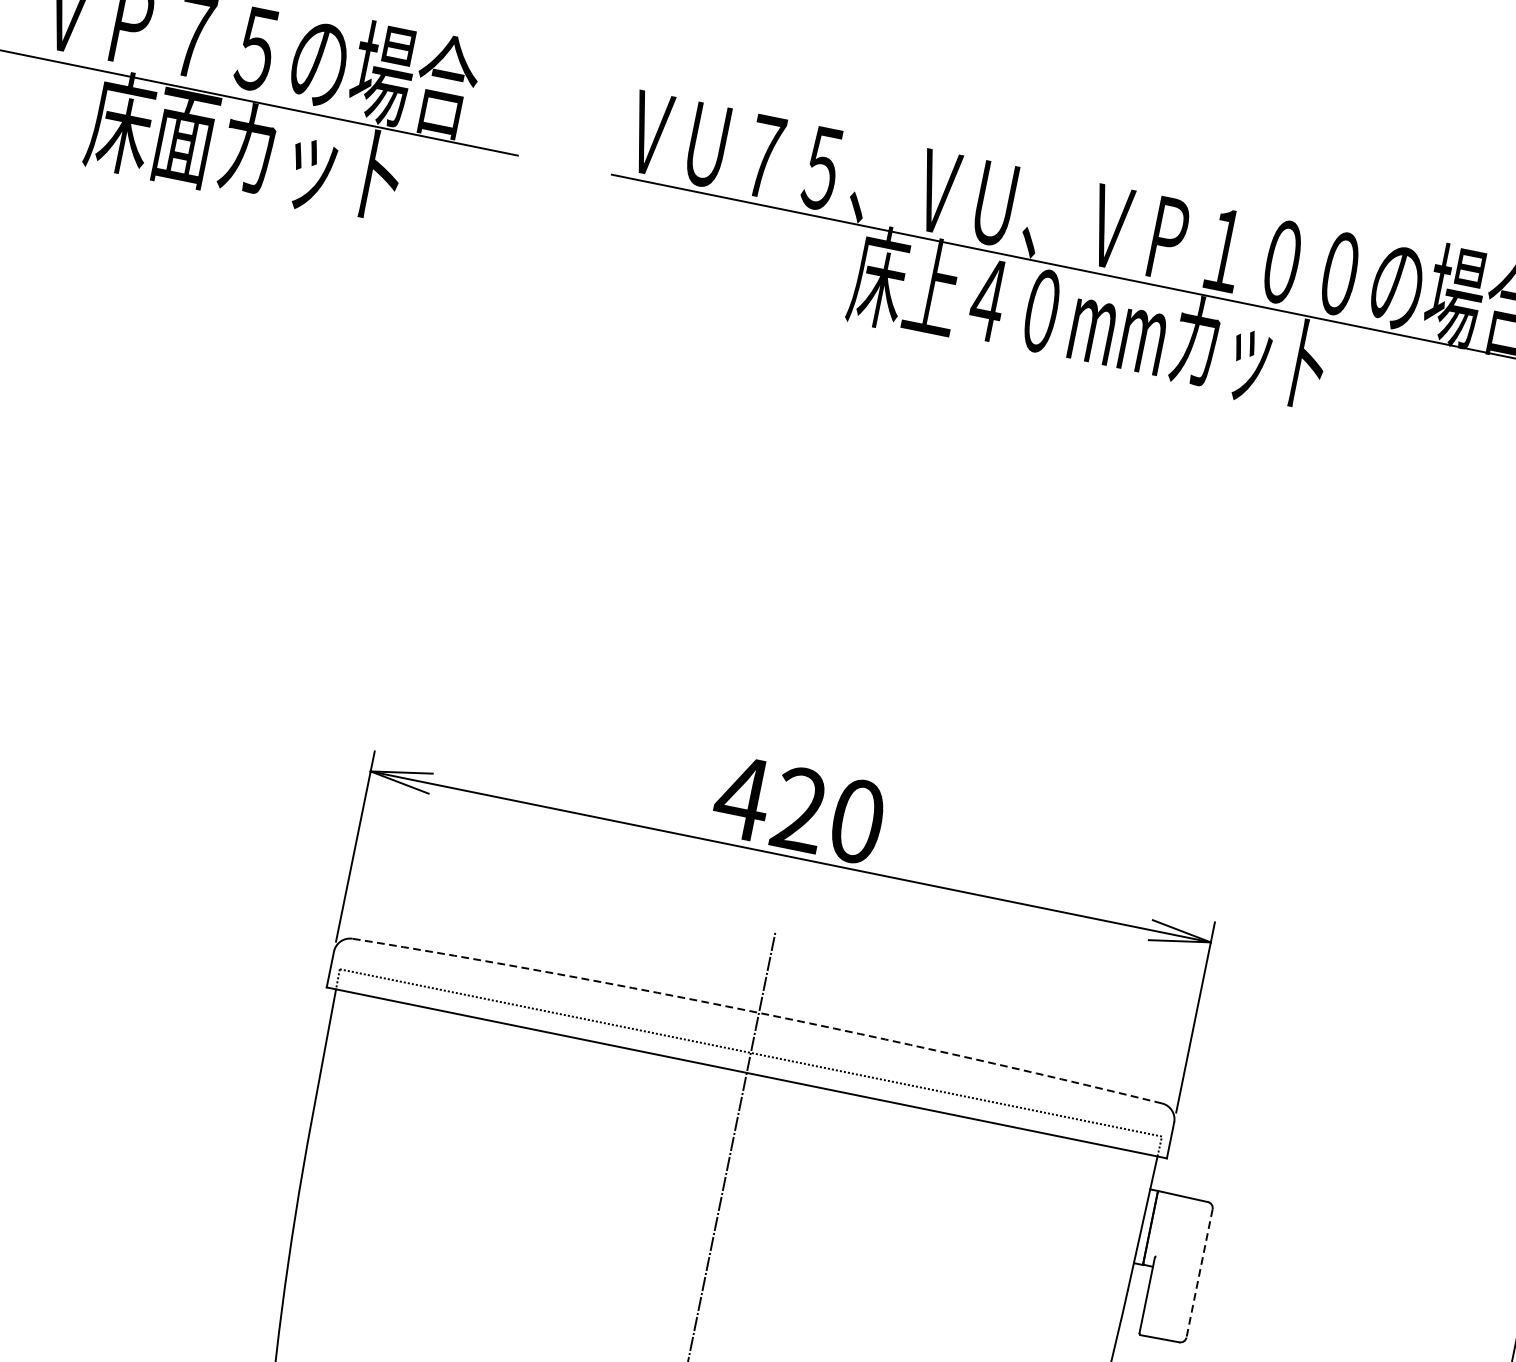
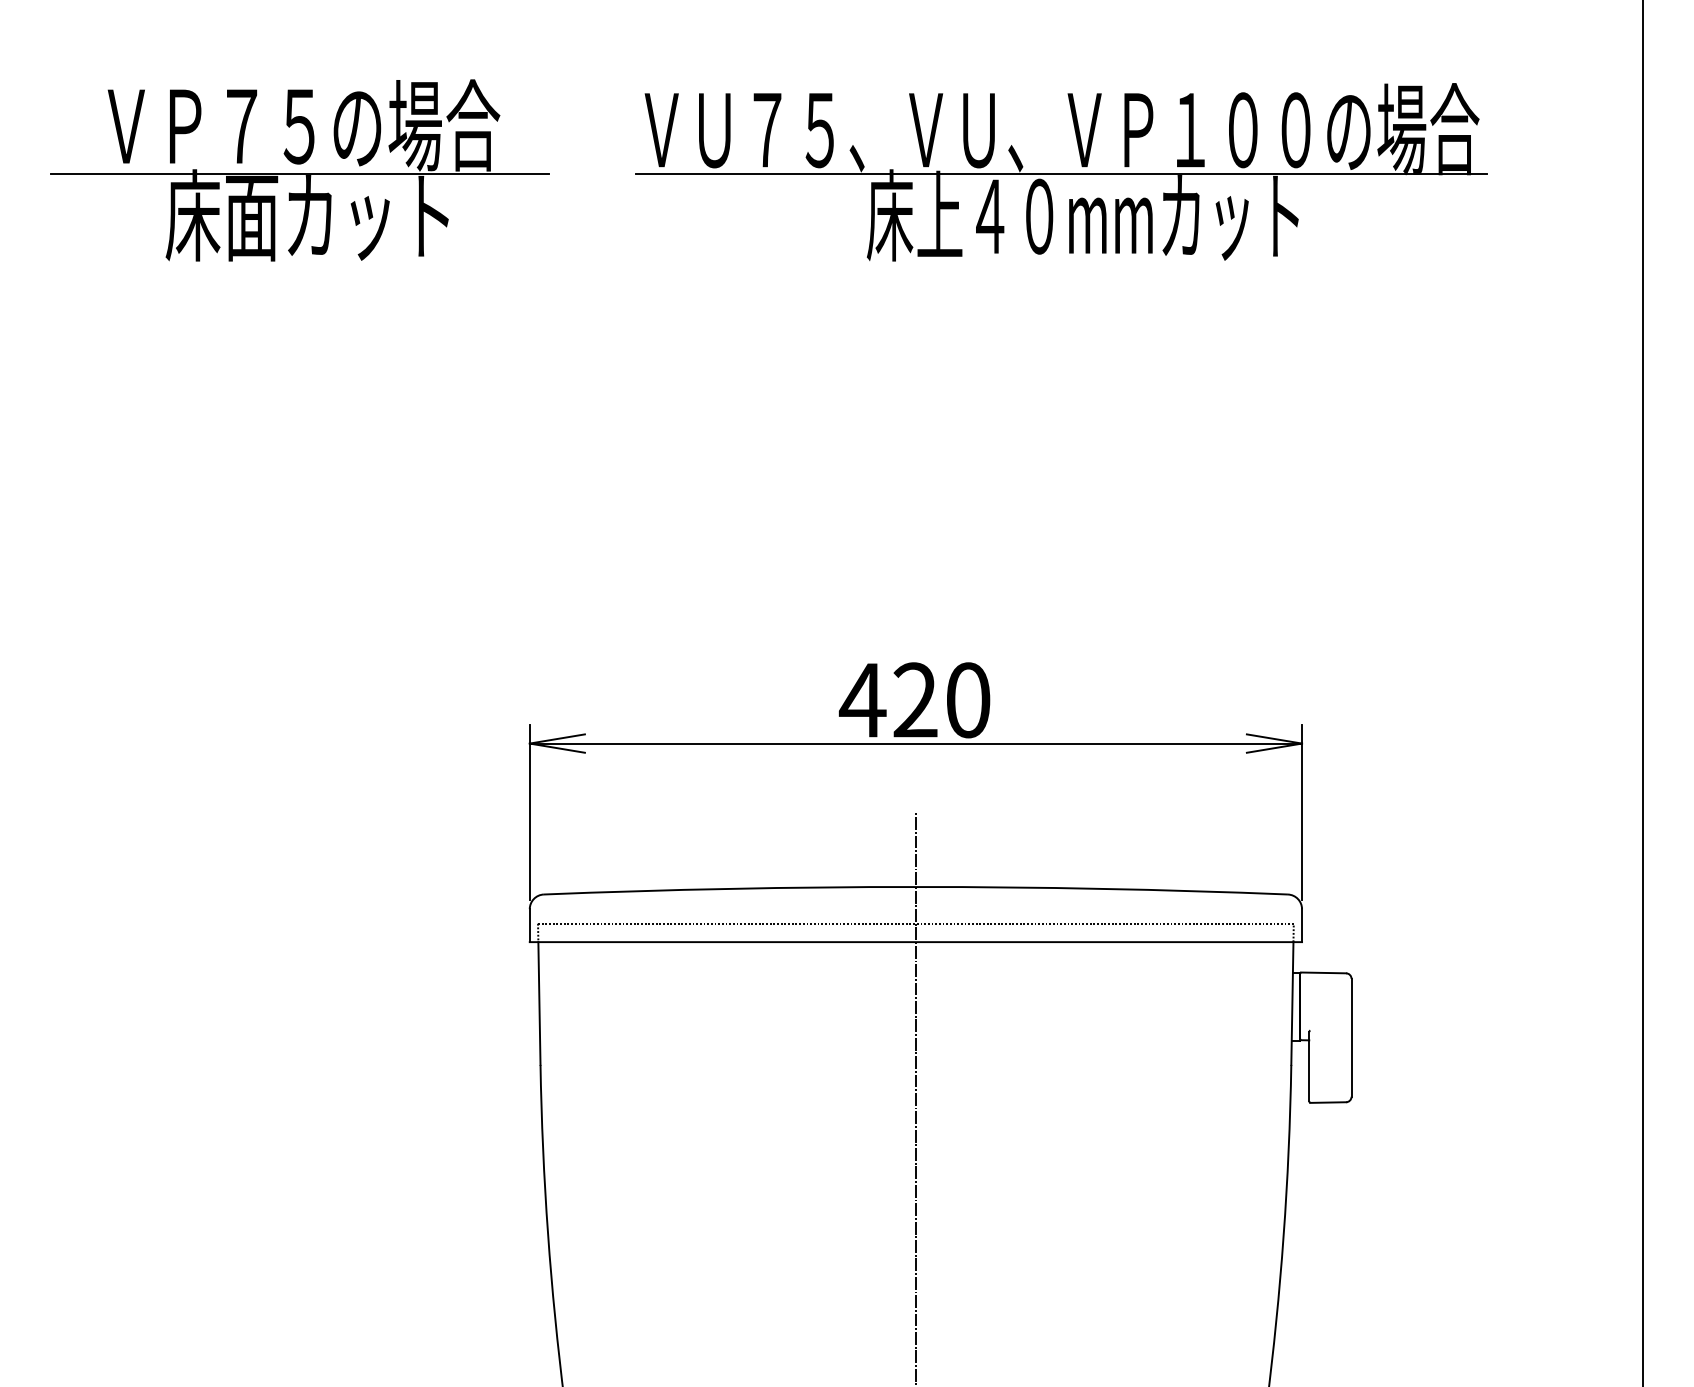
arc: (758, 1012) -> (915, 886), dashed -> solid
line: (1199, 1273) -> (1351, 1037), dashed -> solid

